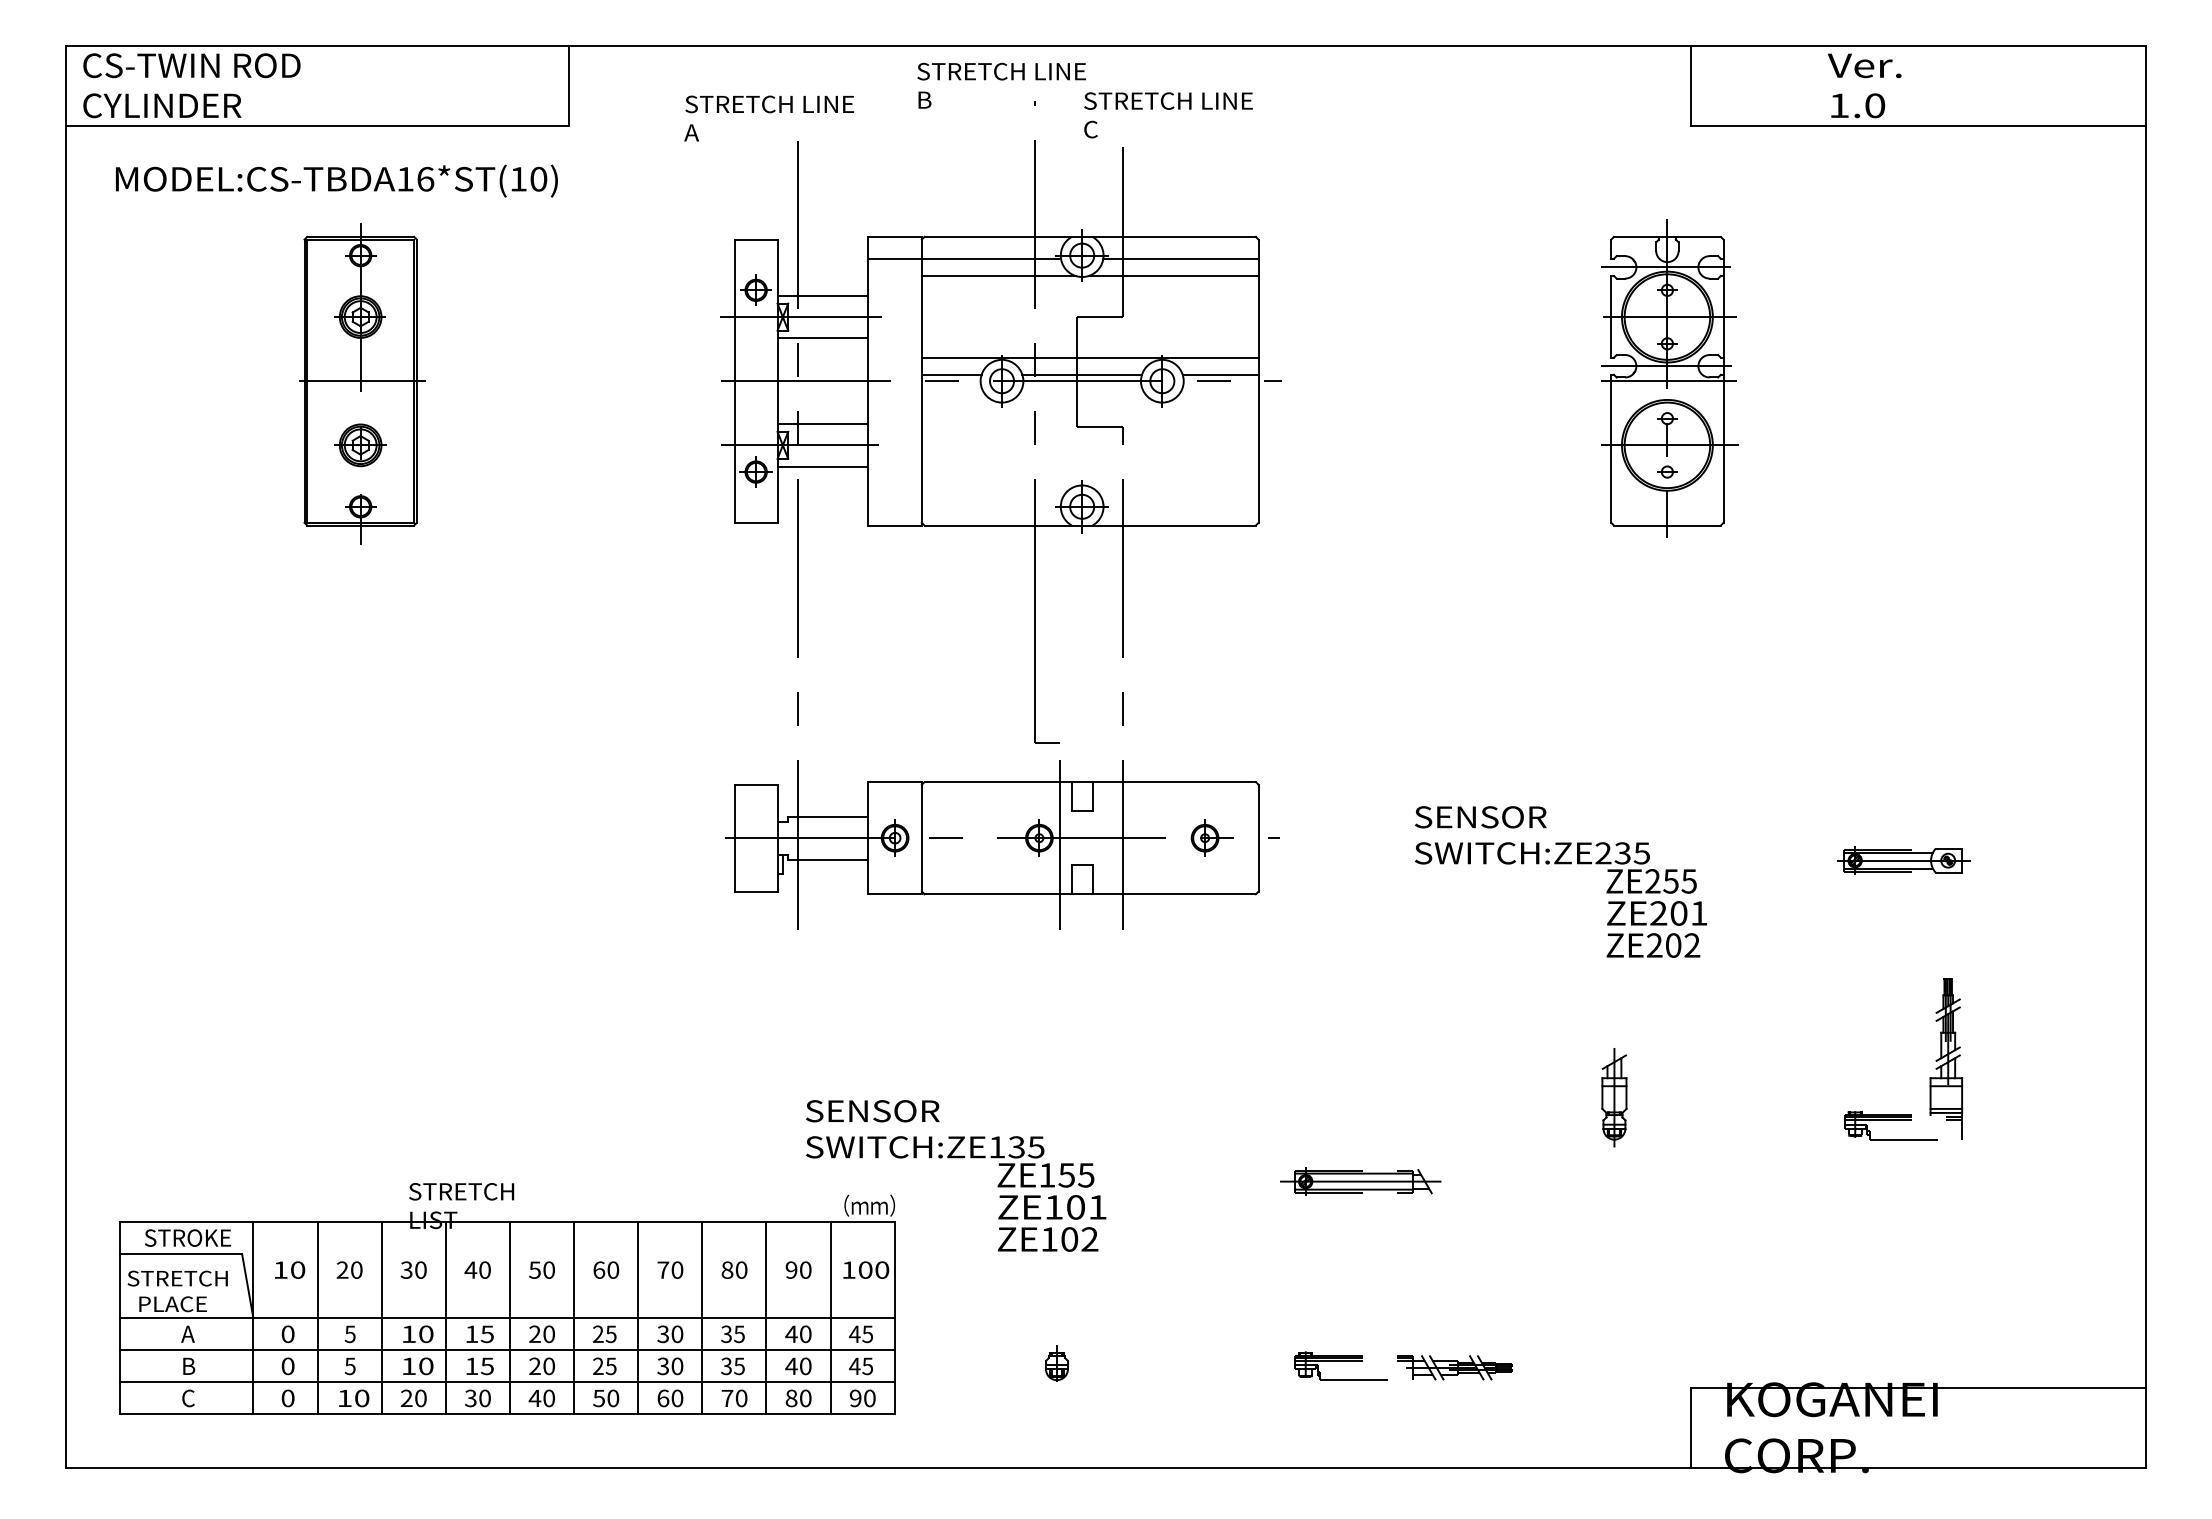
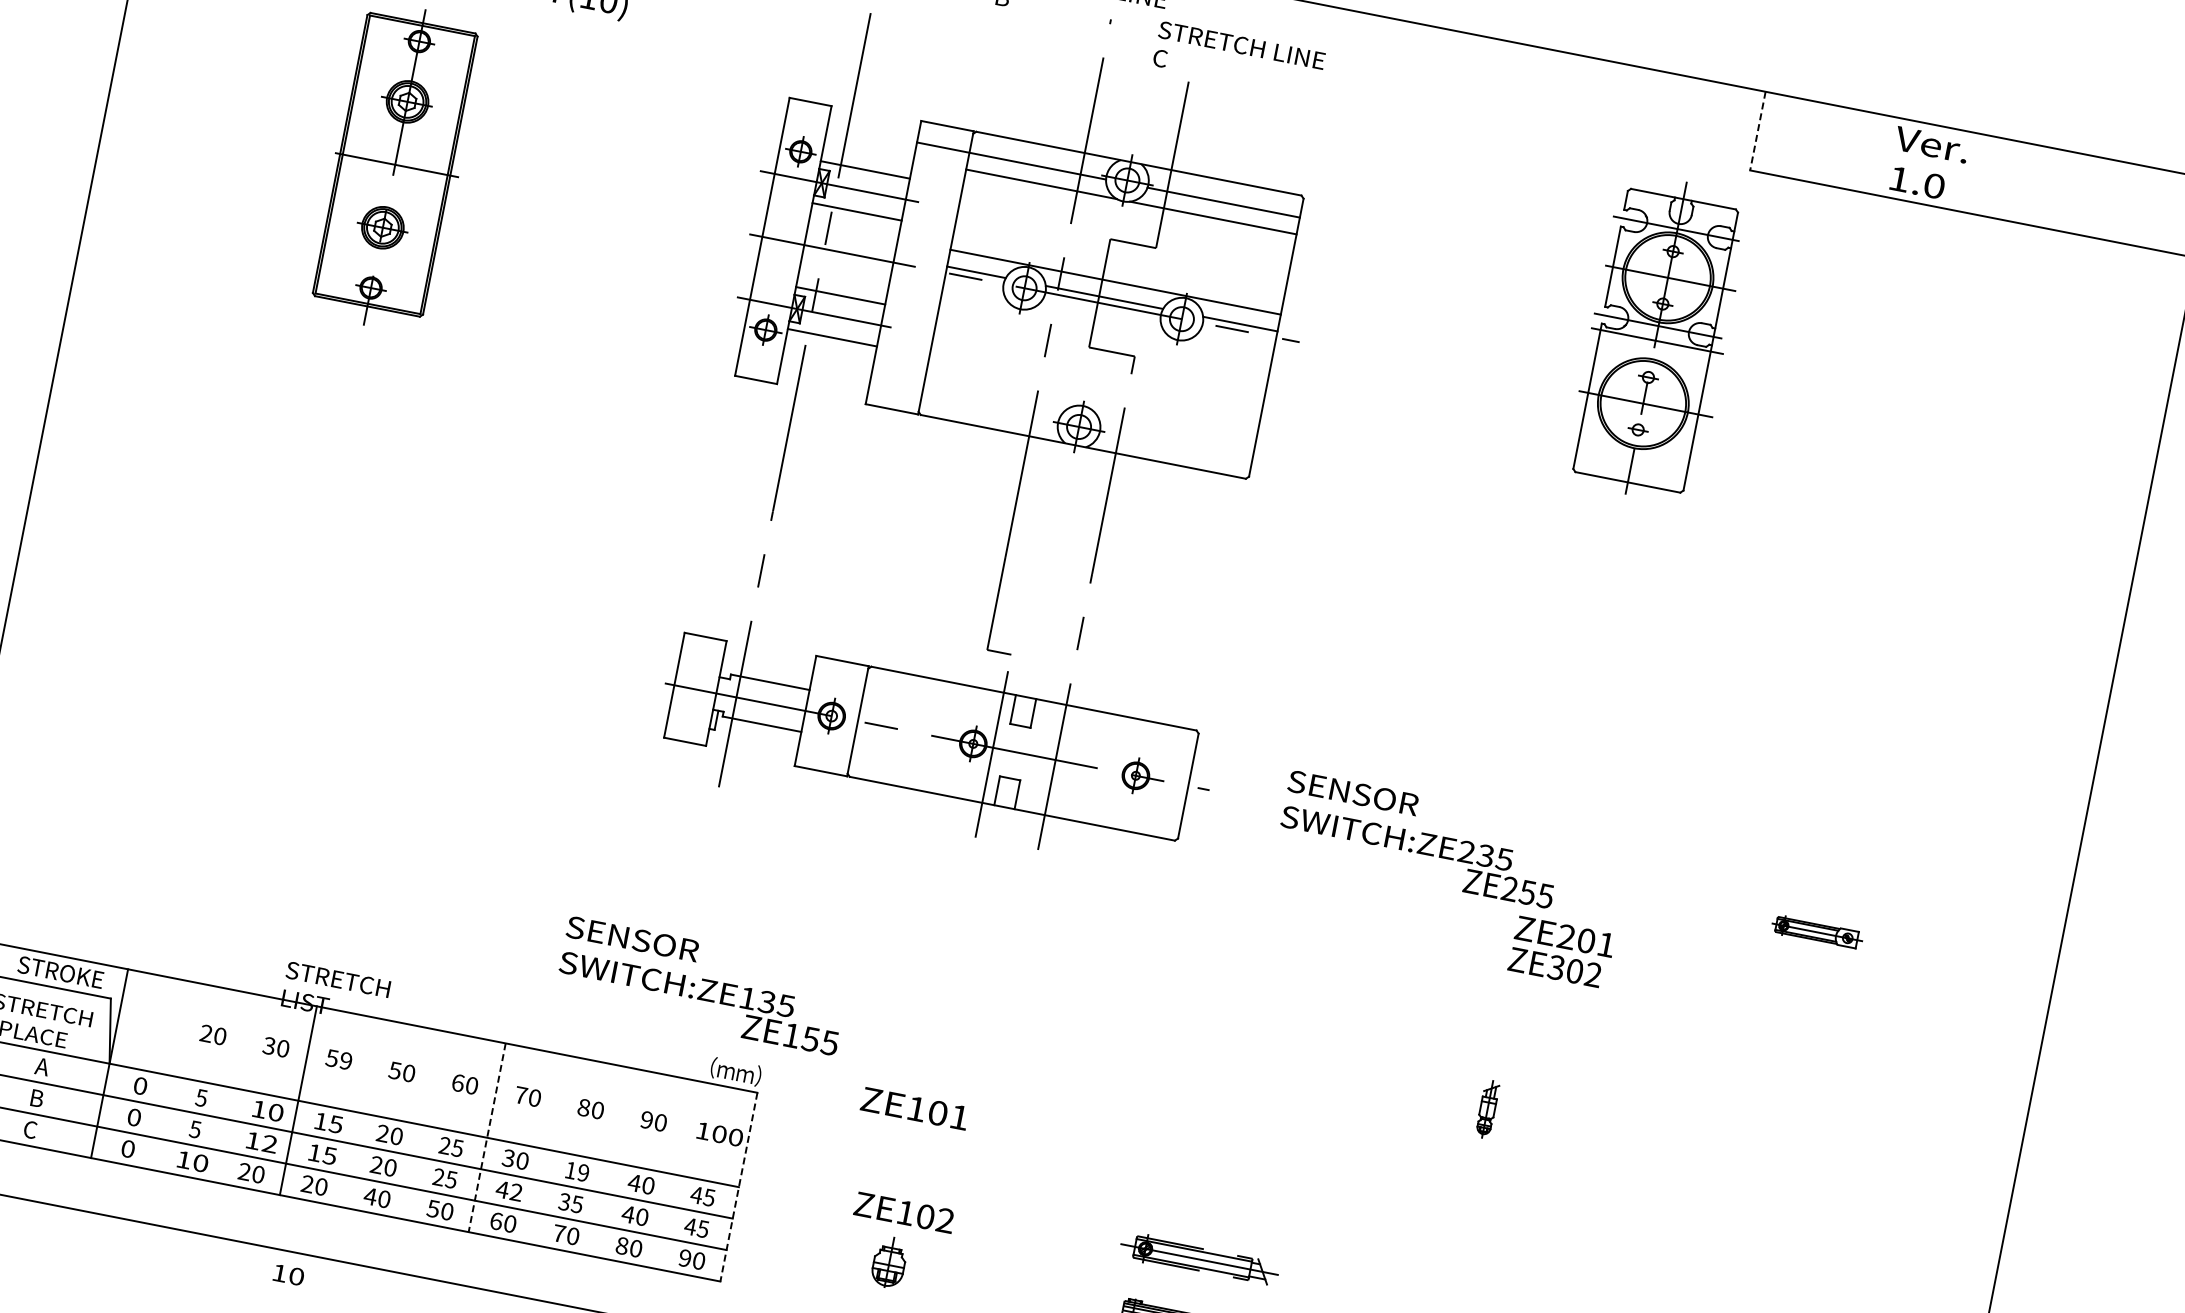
line: (1691, 86) -> (1757, 131), solid -> dashed
part: (1669, 378) -> (1658, 338), moved
text: (1555, 849) -> (1420, 839), moved
part: (1903, 860) -> (1816, 932), size x0.7
text: (1654, 945) -> (1556, 967), ZE202 -> ZE302
part: (1929, 1077) -> (1800, 1150), removed
part: (1614, 1097) -> (1487, 1109), size x0.6
text: (950, 1143) -> (702, 985), moved
part: (1360, 1181) -> (1199, 1259), moved
text: (1047, 1239) -> (903, 1212), moved
text: (290, 1269) -> (289, 1274), moved
text: (477, 1269) -> (338, 1058), 40 -> 59
line: (317, 1318) -> (172, 1076), removed
line: (381, 1318) -> (235, 1088), removed
line: (509, 1318) -> (360, 1113), removed
line: (574, 1318) -> (424, 1125), removed
line: (638, 1318) -> (487, 1138), solid -> dashed
line: (702, 1318) -> (550, 1150), removed
line: (766, 1318) -> (613, 1162), removed
line: (830, 1318) -> (675, 1175), removed
line: (894, 1318) -> (738, 1187), solid -> dashed
text: (732, 1334) -> (576, 1171), 35 -> 19
part: (1056, 1363) -> (888, 1262), size x1.4
text: (426, 1366) -> (270, 1144), 10 -> 12
text: (669, 1366) -> (508, 1191), 30 -> 42
text: (470, 1398) -> (307, 1184), 30 -> 20

